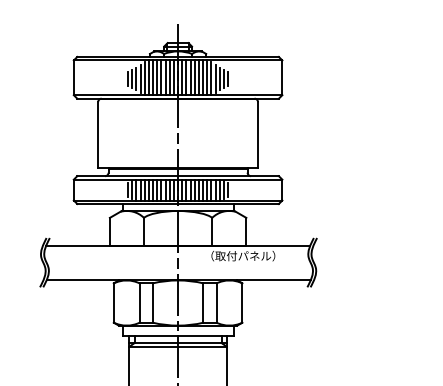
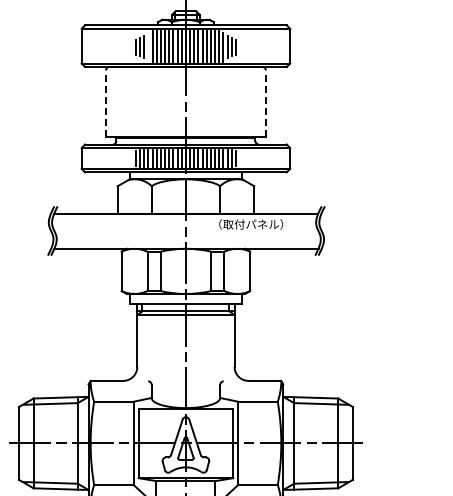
line: (140, 79) -> (148, 47), removed
line: (98, 135) -> (106, 103), solid -> dashed
line: (257, 135) -> (265, 103), solid -> dashed

